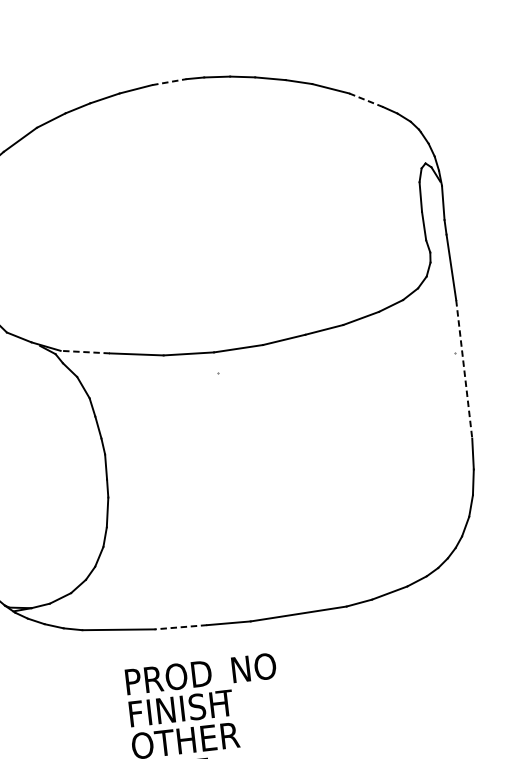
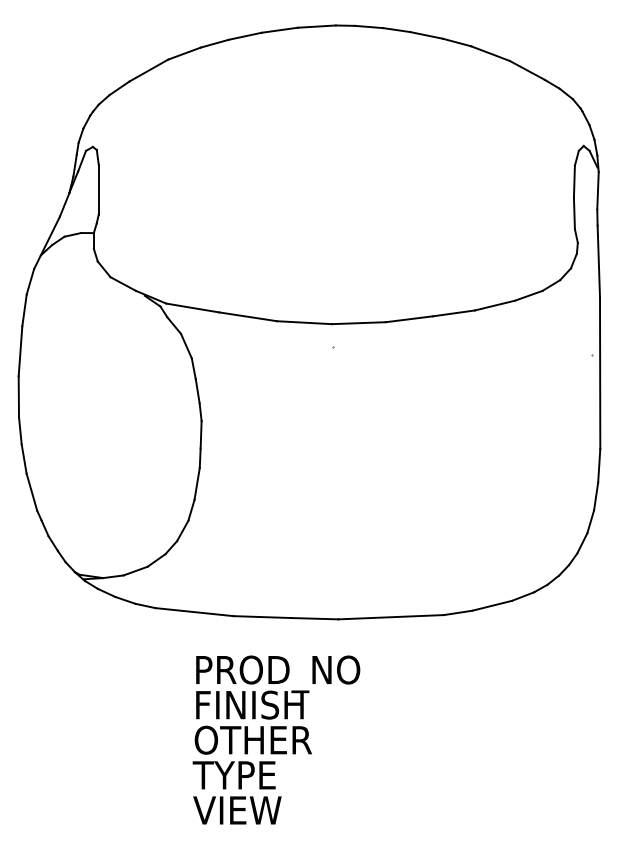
line: (169, 81) -> (317, 26), dashed -> solid
line: (366, 100) -> (527, 70), dashed -> solid
line: (85, 352) -> (192, 308), dashed -> solid
line: (464, 369) -> (600, 373), dashed -> solid
line: (181, 627) -> (262, 617), dashed -> solid

